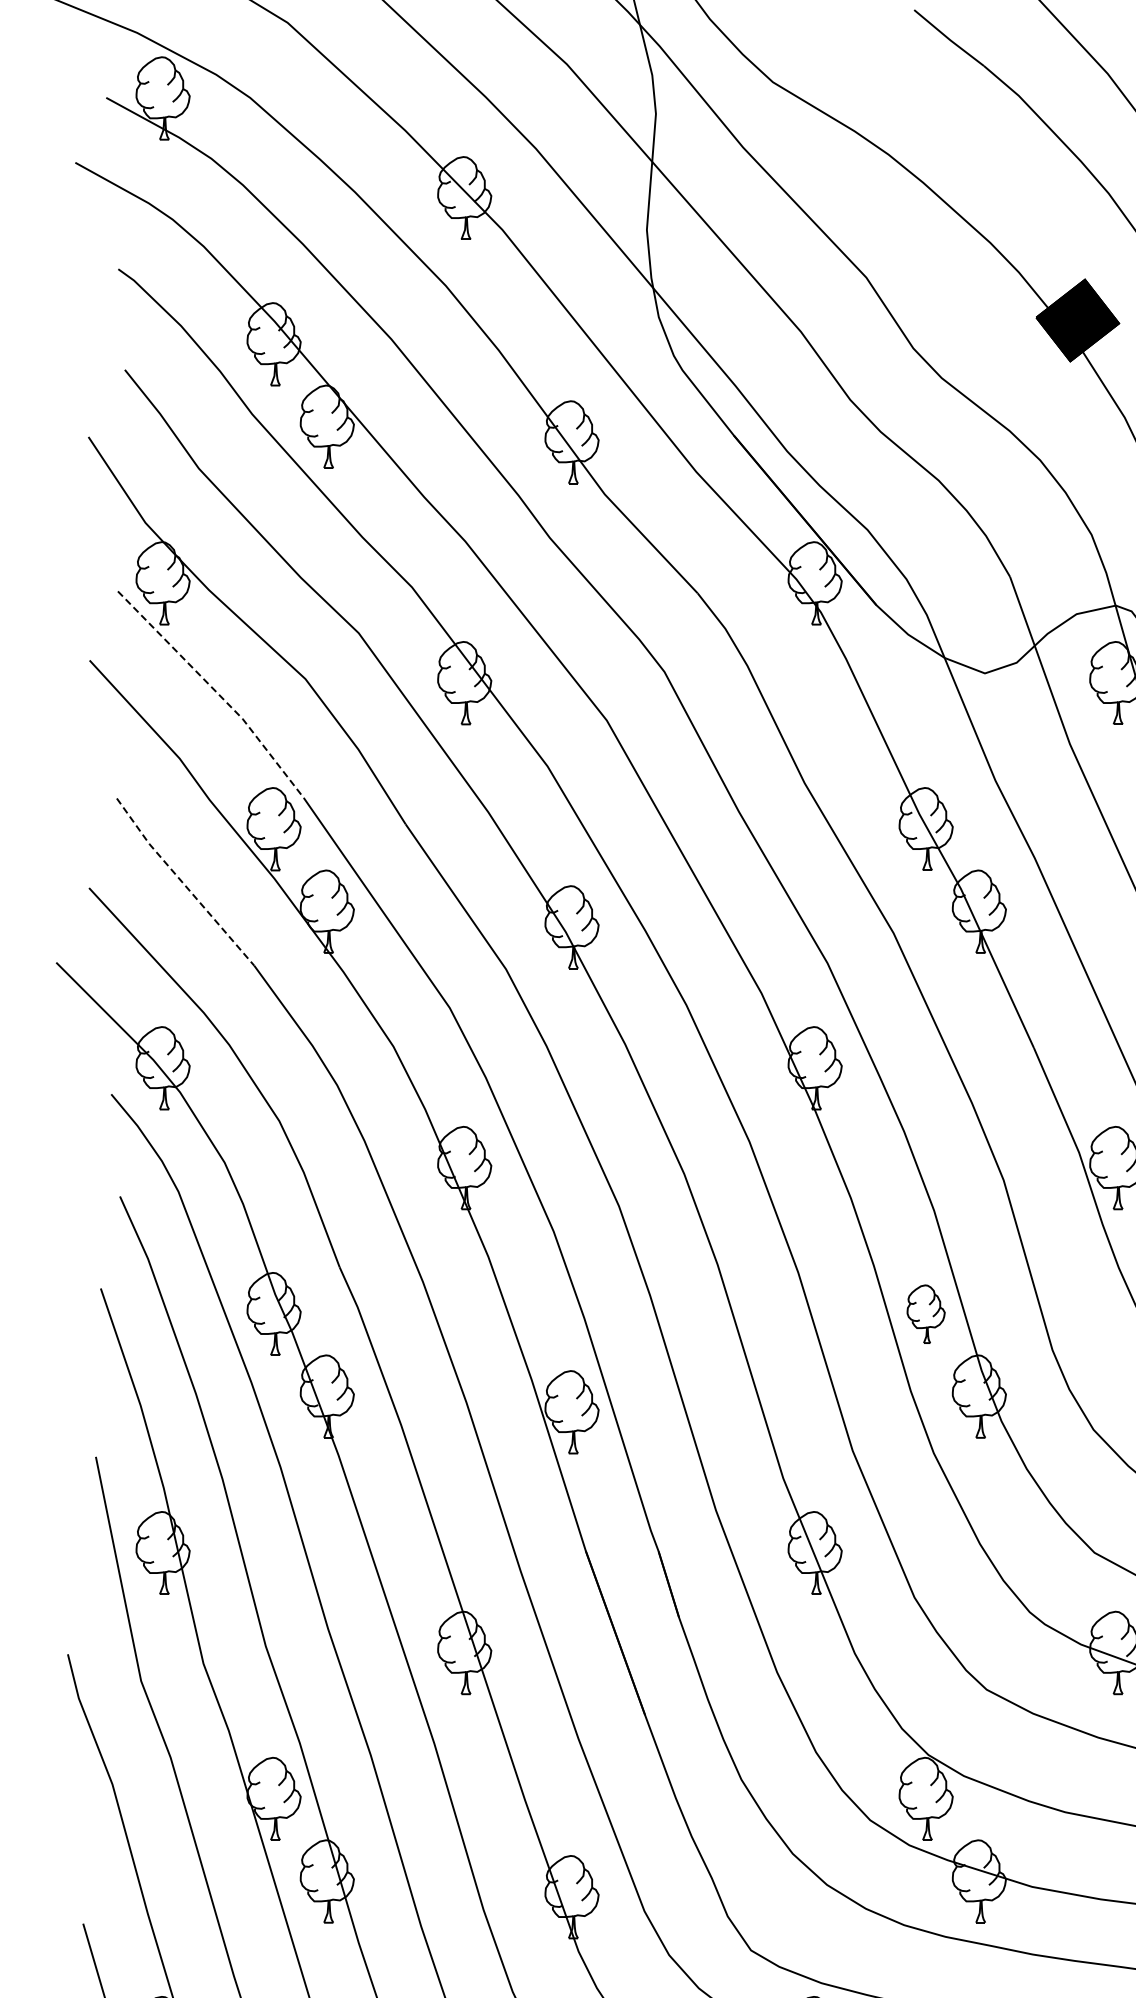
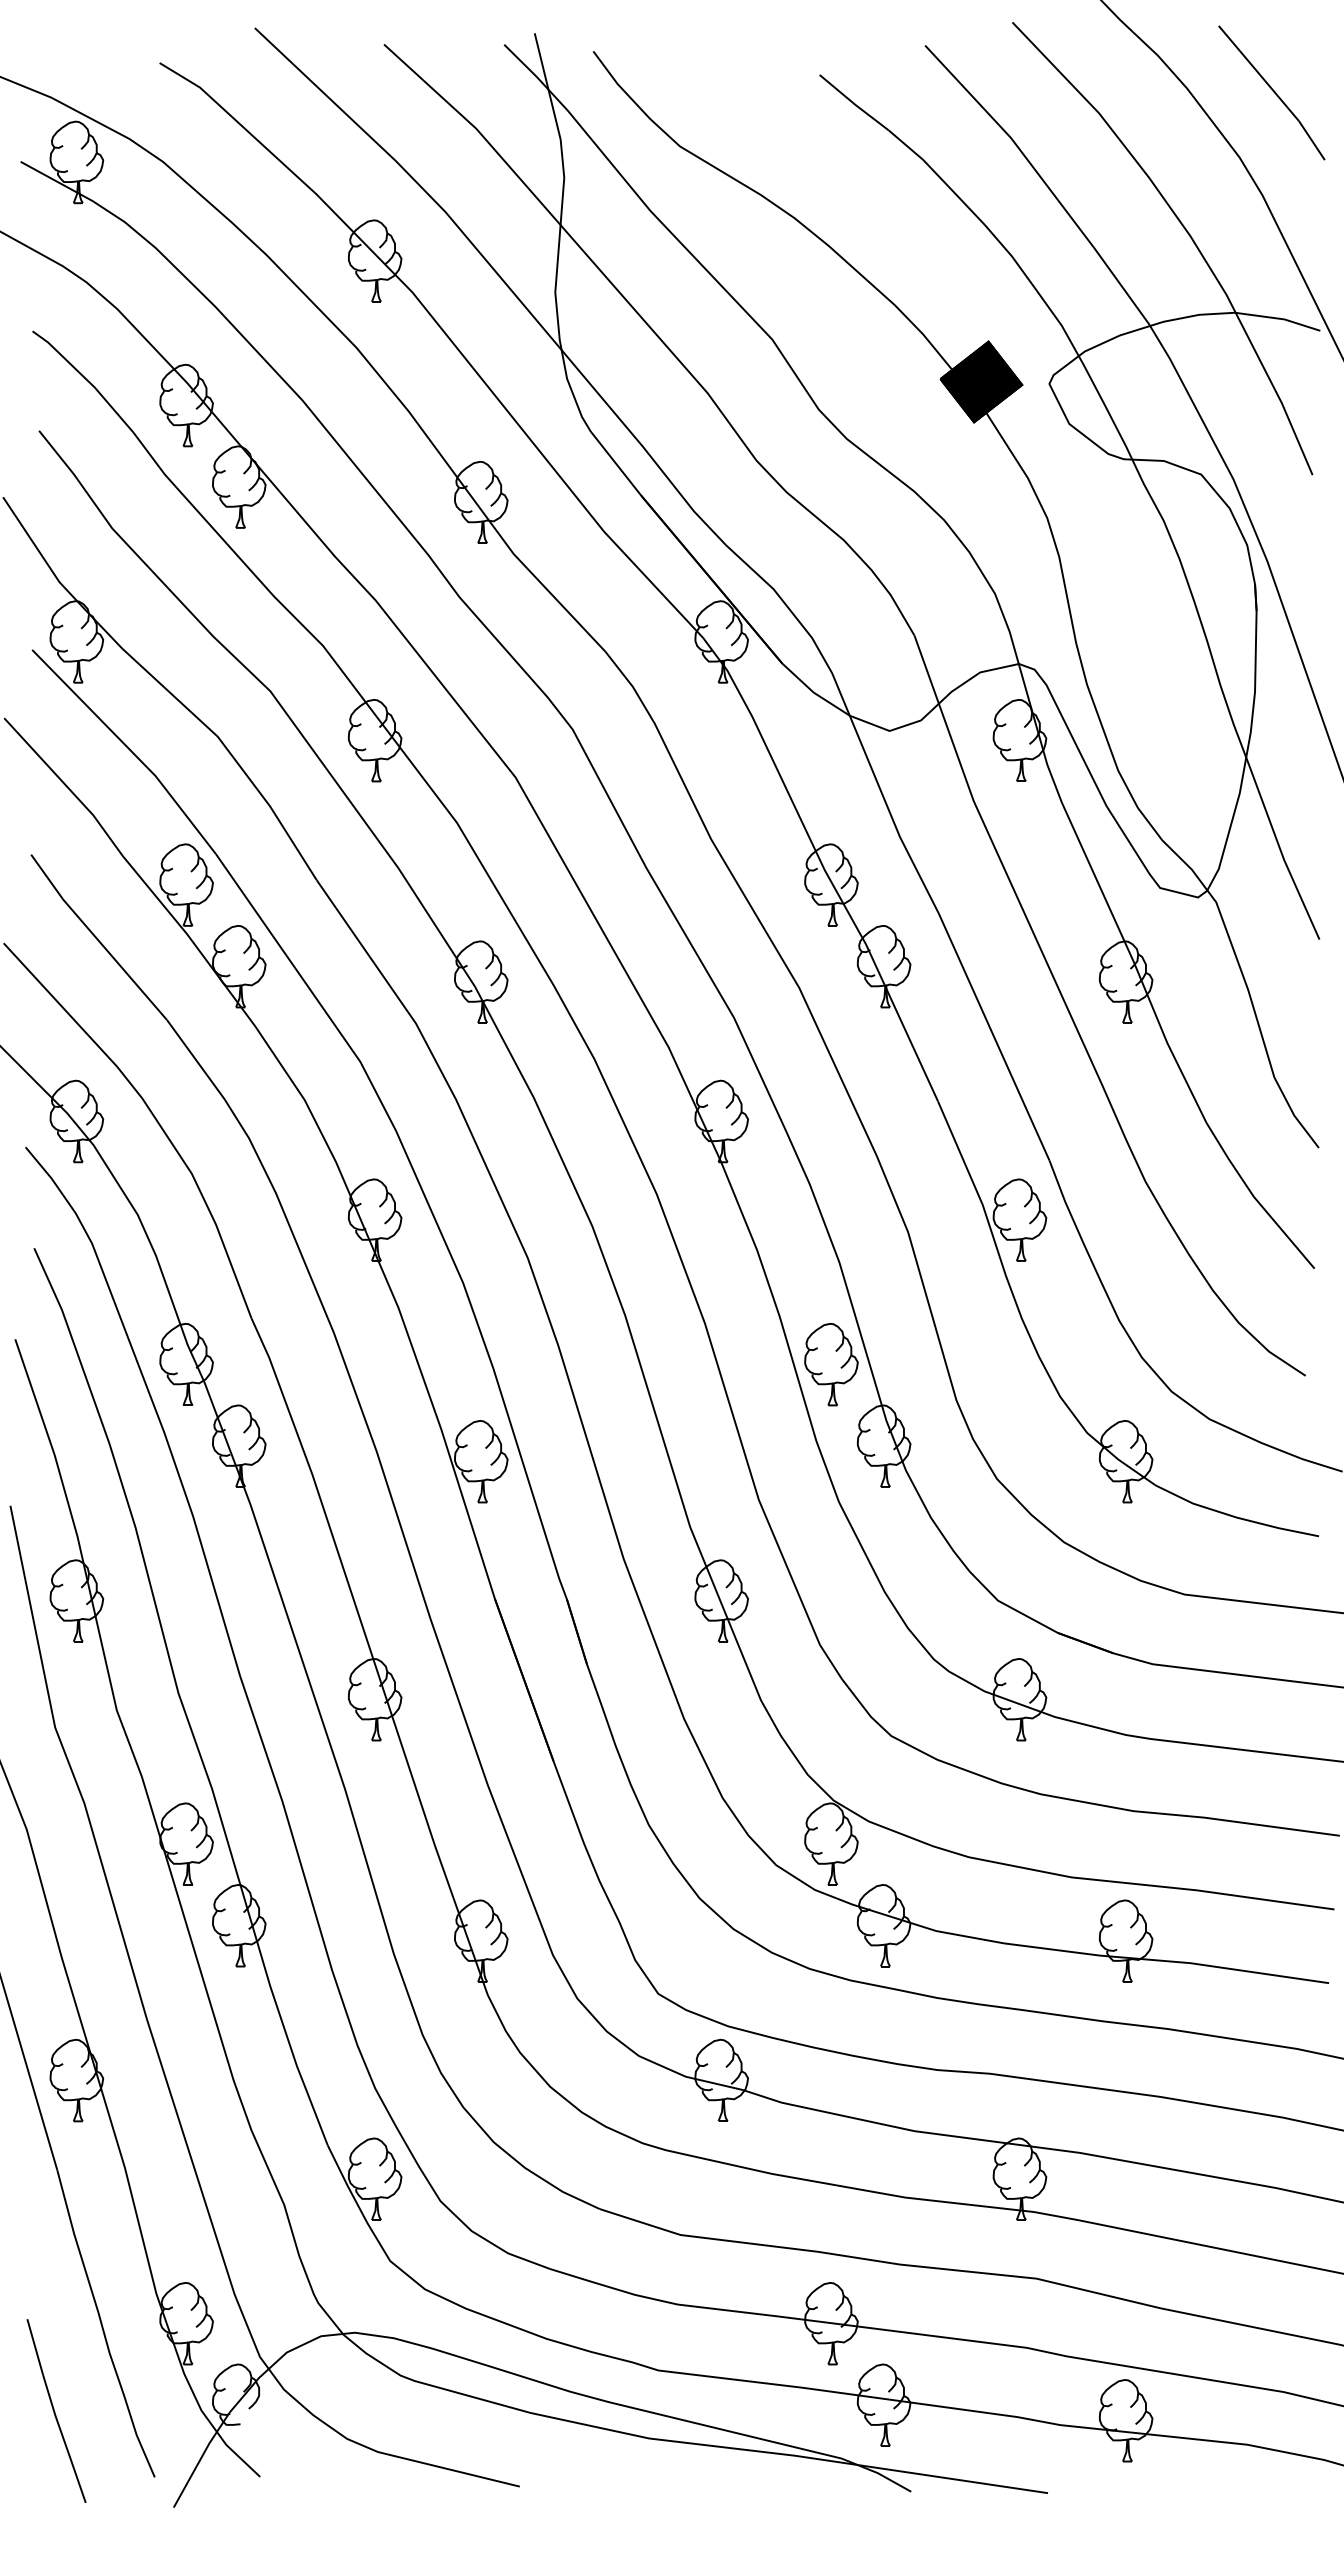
line: (216, 691) -> (129, 748), dashed -> solid
line: (182, 883) -> (96, 938), dashed -> solid
part: (926, 1313) -> (831, 1364), size x1.43

